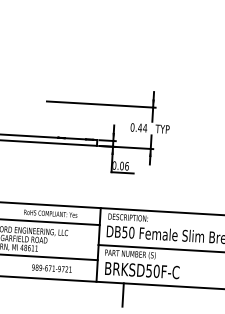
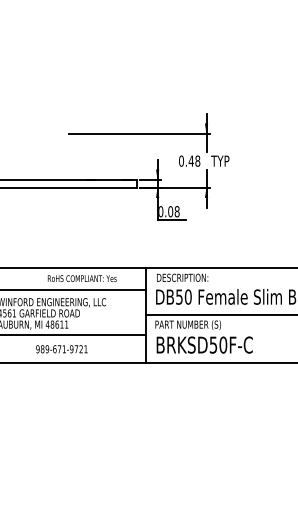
text: (144, 127) -> (197, 160), 0.44 -> 0.48
text: (126, 166) -> (176, 211), 0.06 -> 0.08
text: (51, 268) -> (61, 349), moved
line: (122, 295) -> (181, 378), removed

